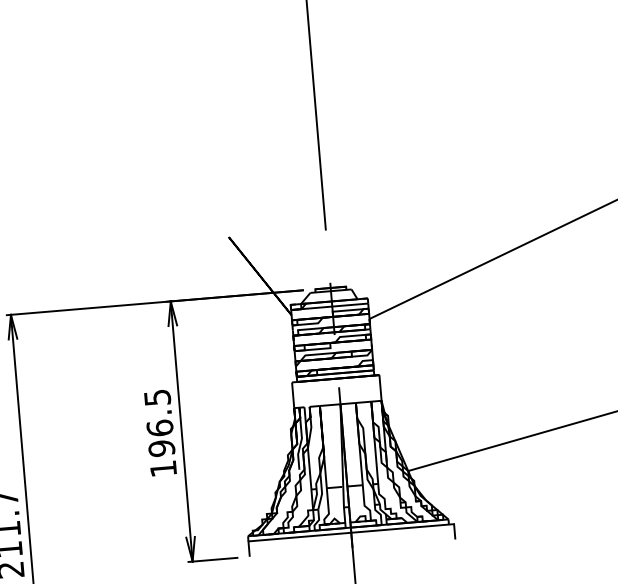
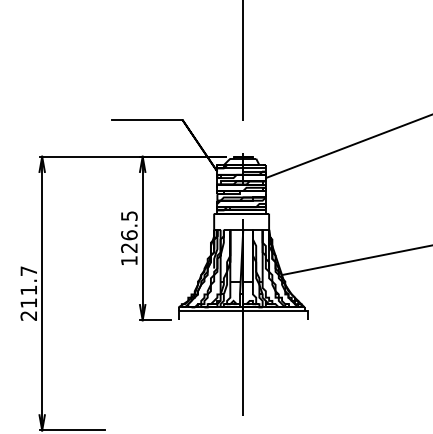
line: (171, 241) -> (146, 119), added
text: (162, 449) -> (129, 248), 196.5 -> 126.5

